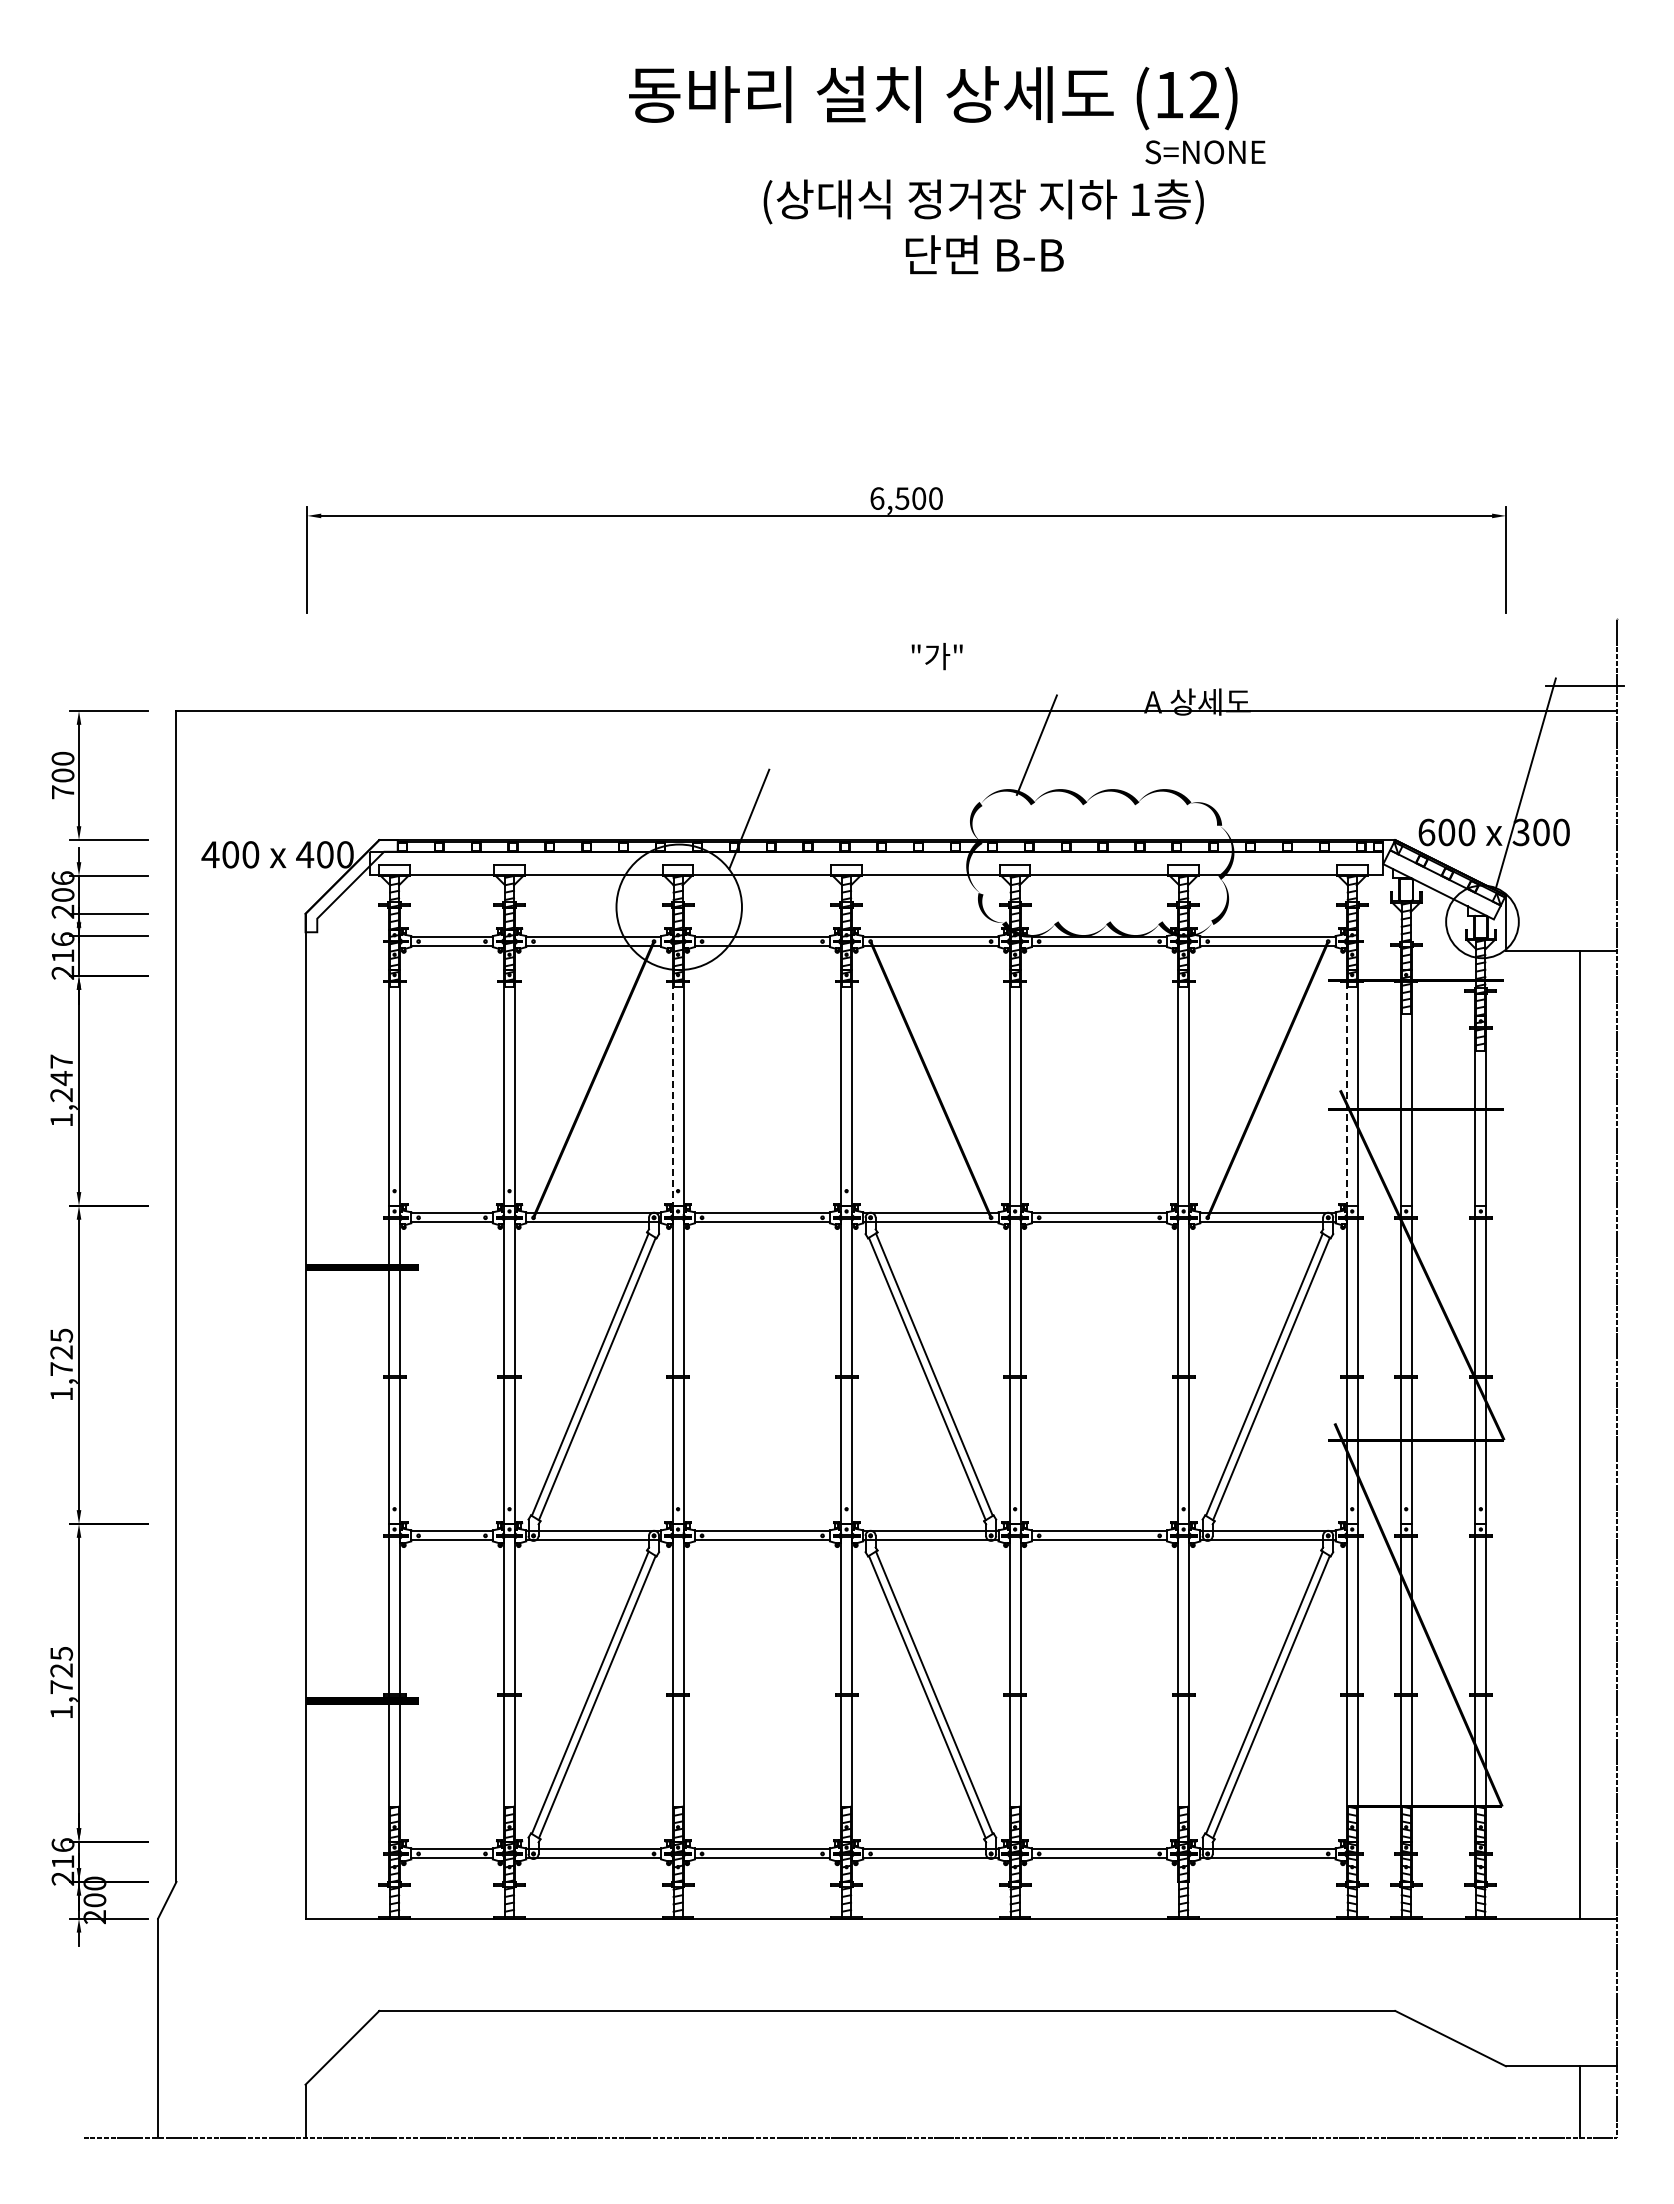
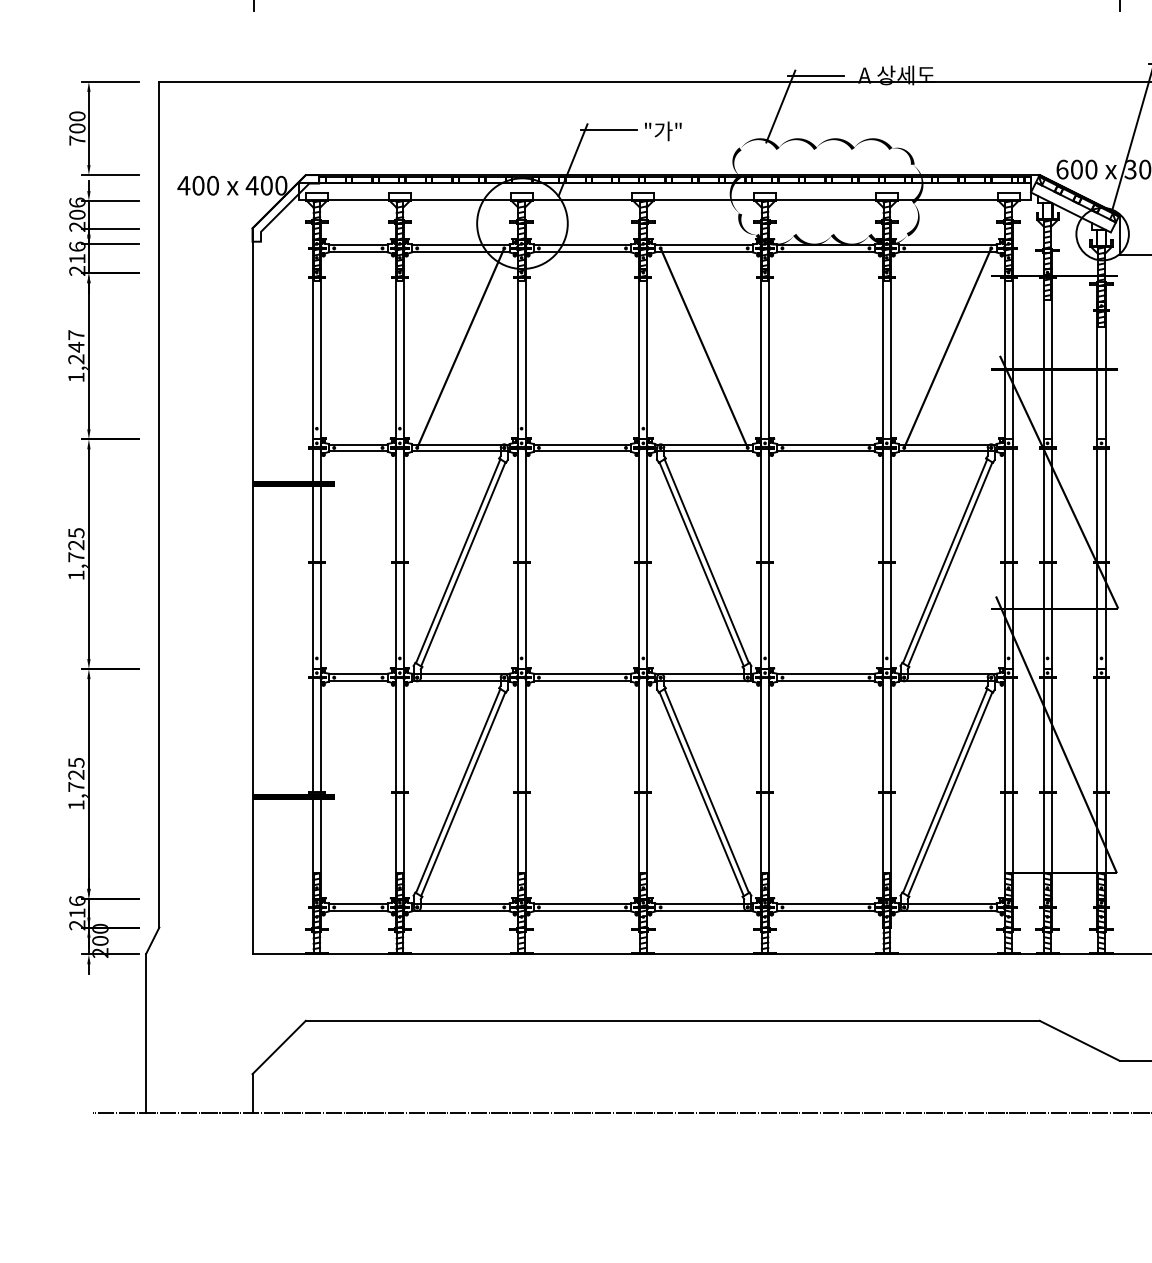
text: (936, 656) -> (662, 131), moved
line: (1085, 702) -> (815, 75), added
line: (798, 777) -> (608, 129), added
line: (672, 1094) -> (517, 358), dashed -> solid
line: (1346, 1094) -> (1004, 358), dashed -> solid

